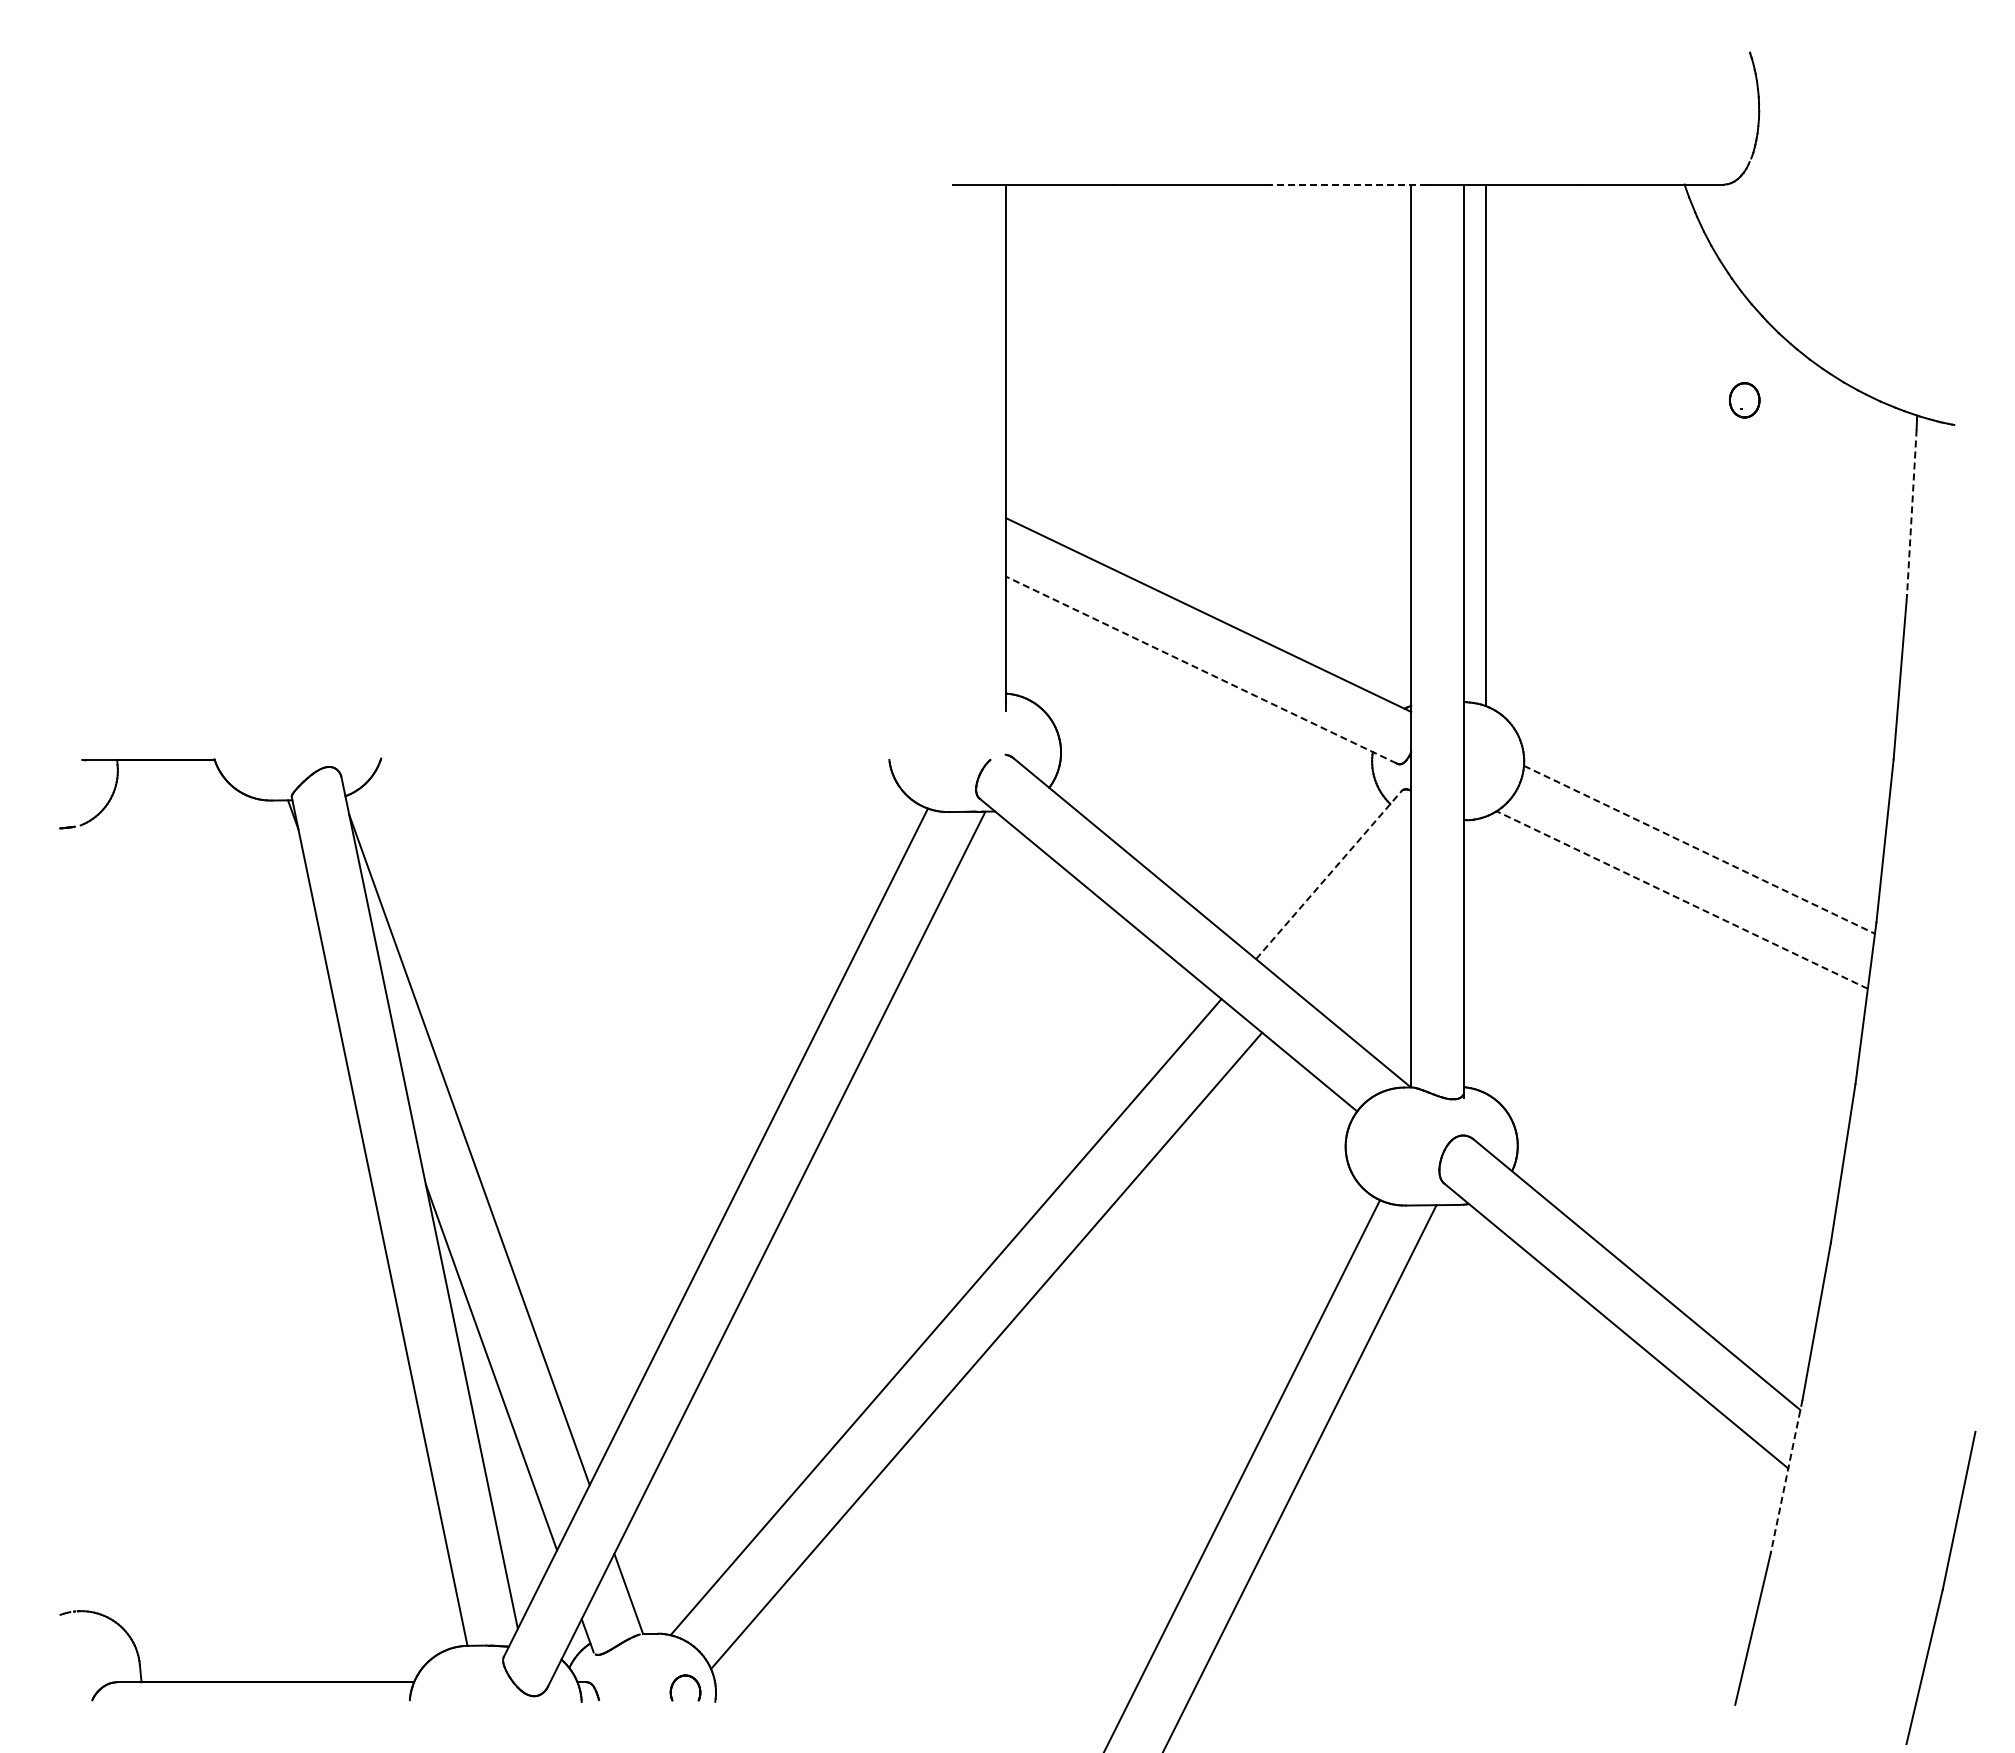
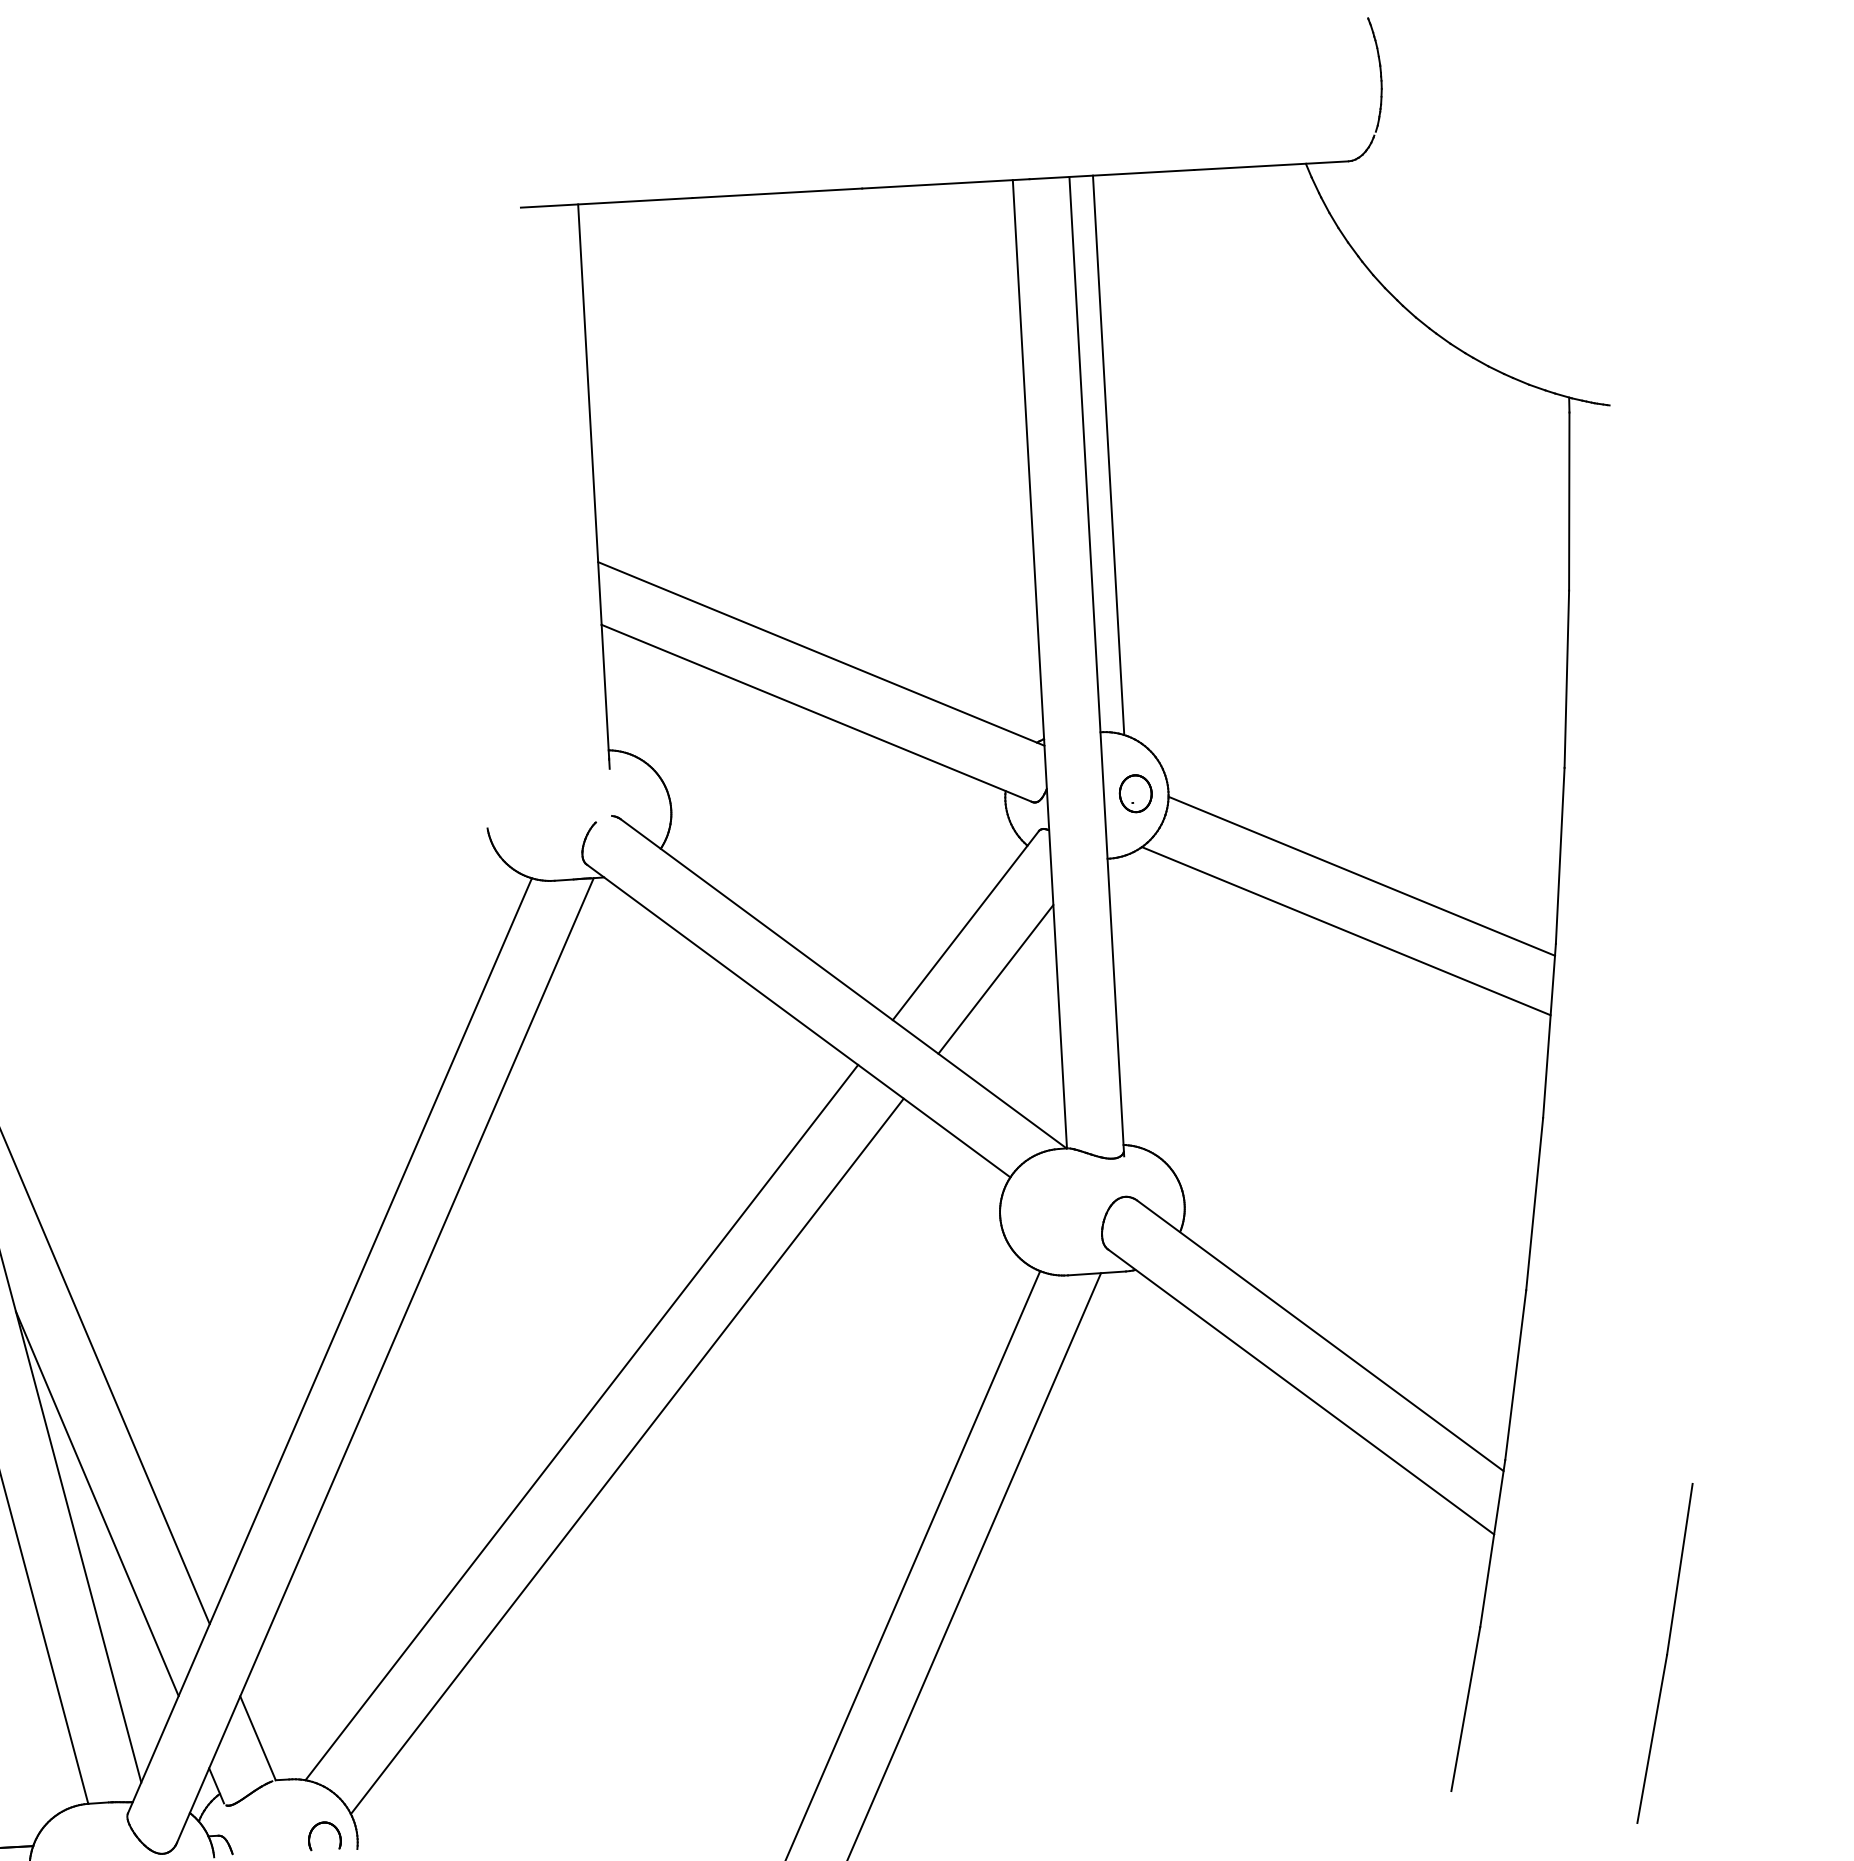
line: (1348, 184) -> (945, 183), dashed -> solid
part: (1744, 400) -> (1135, 793), moved
line: (1911, 512) -> (1568, 501), dashed -> solid
line: (1200, 669) -> (815, 712), dashed -> solid
line: (1699, 849) -> (1361, 875), dashed -> solid
line: (1329, 874) -> (966, 924), dashed -> solid
line: (1682, 900) -> (1346, 931), dashed -> solid
line: (1353, 926) -> (995, 979), added
line: (1786, 1476) -> (1492, 1543), dashed -> solid

